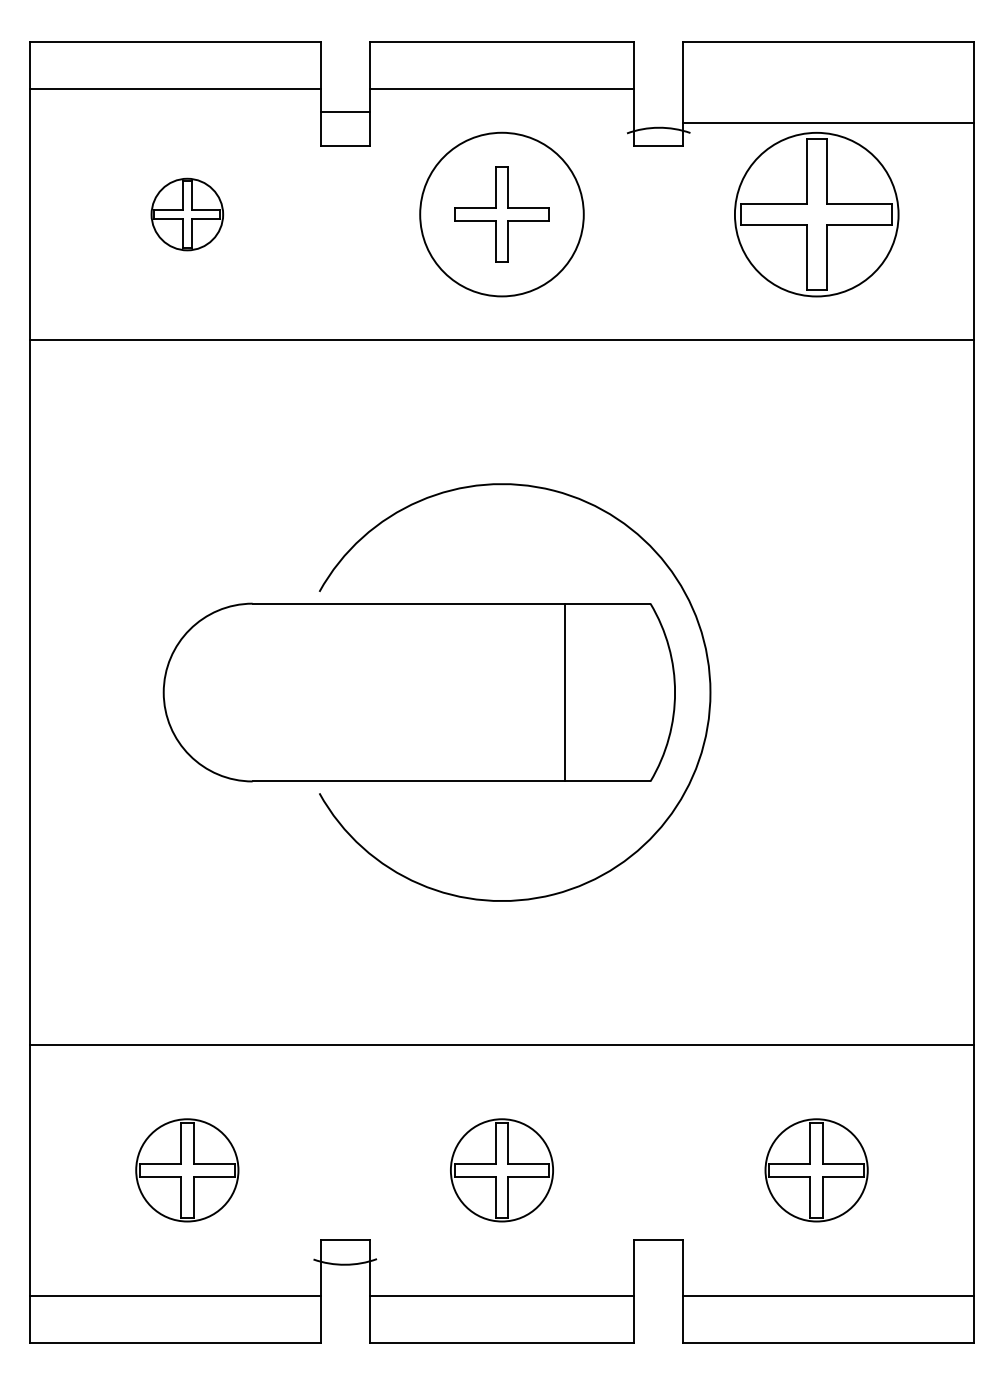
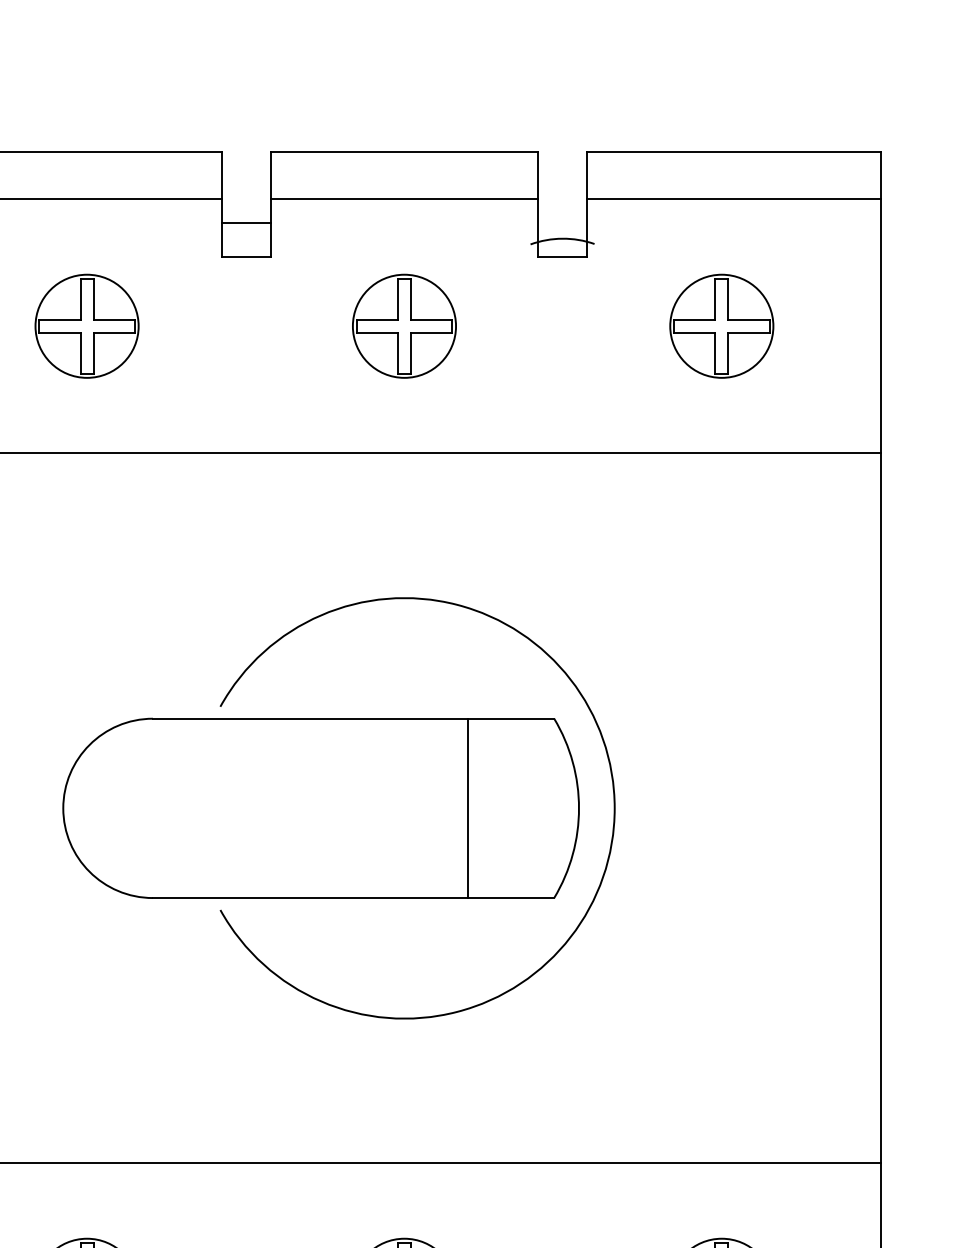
line: (827, 122) -> (732, 199), moved
part: (187, 214) -> (87, 326), size x1.43
circle: (501, 214) -> (403, 326), size x0.62
part: (816, 214) -> (721, 326), size x0.62

